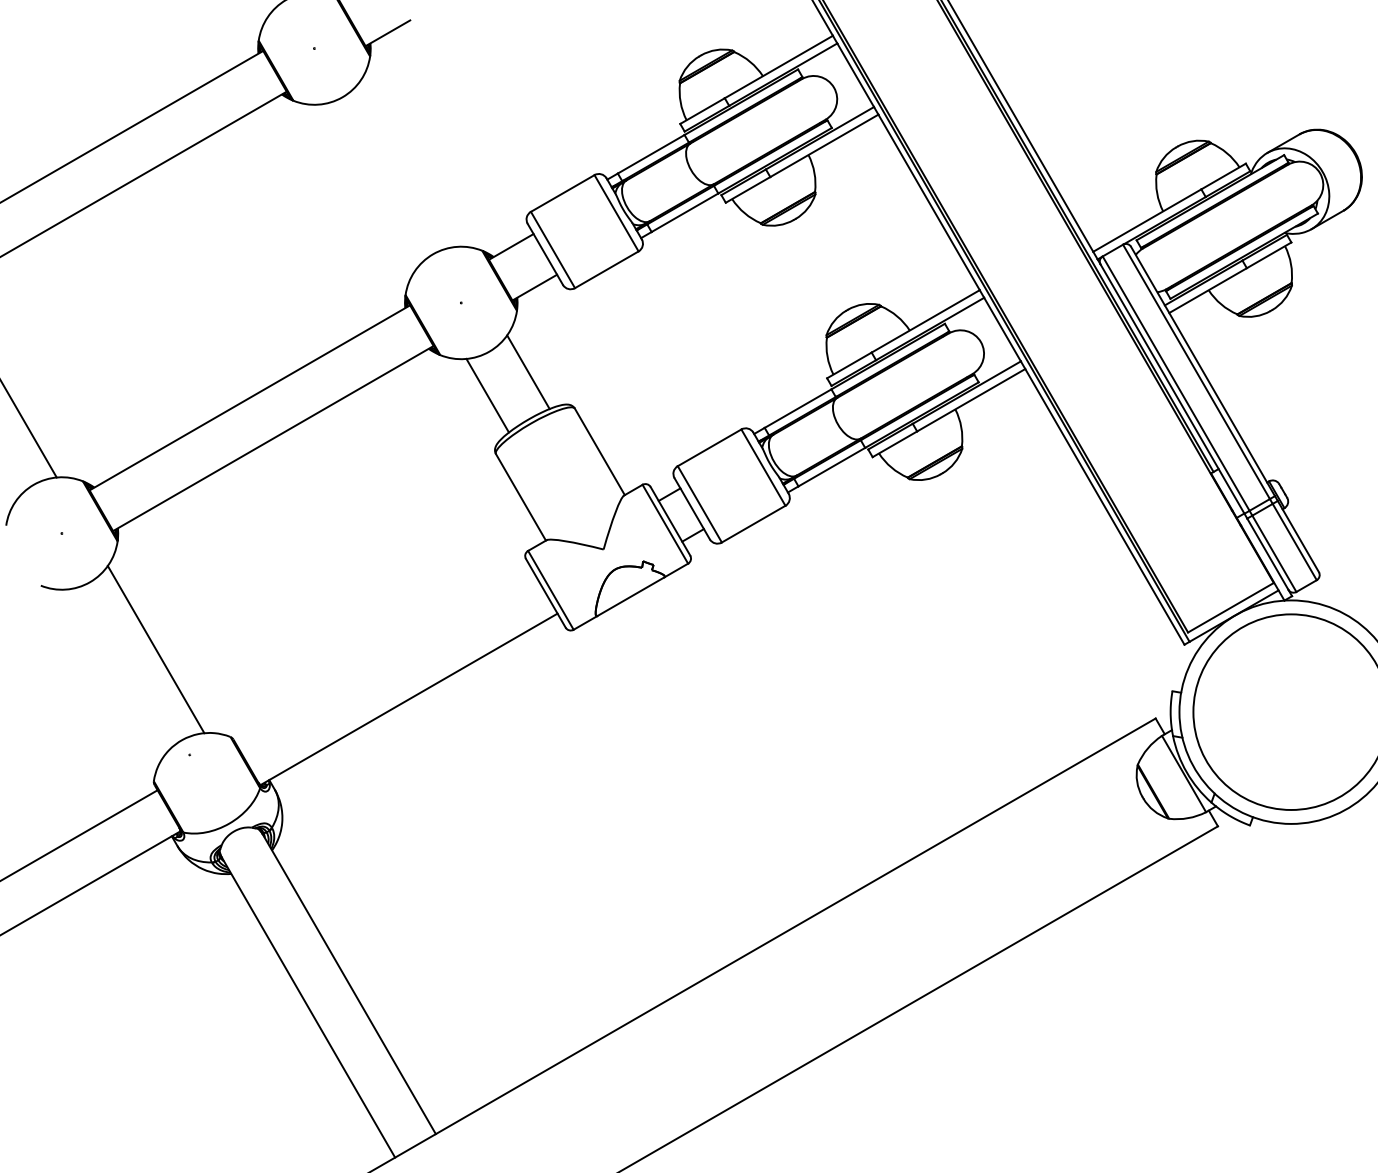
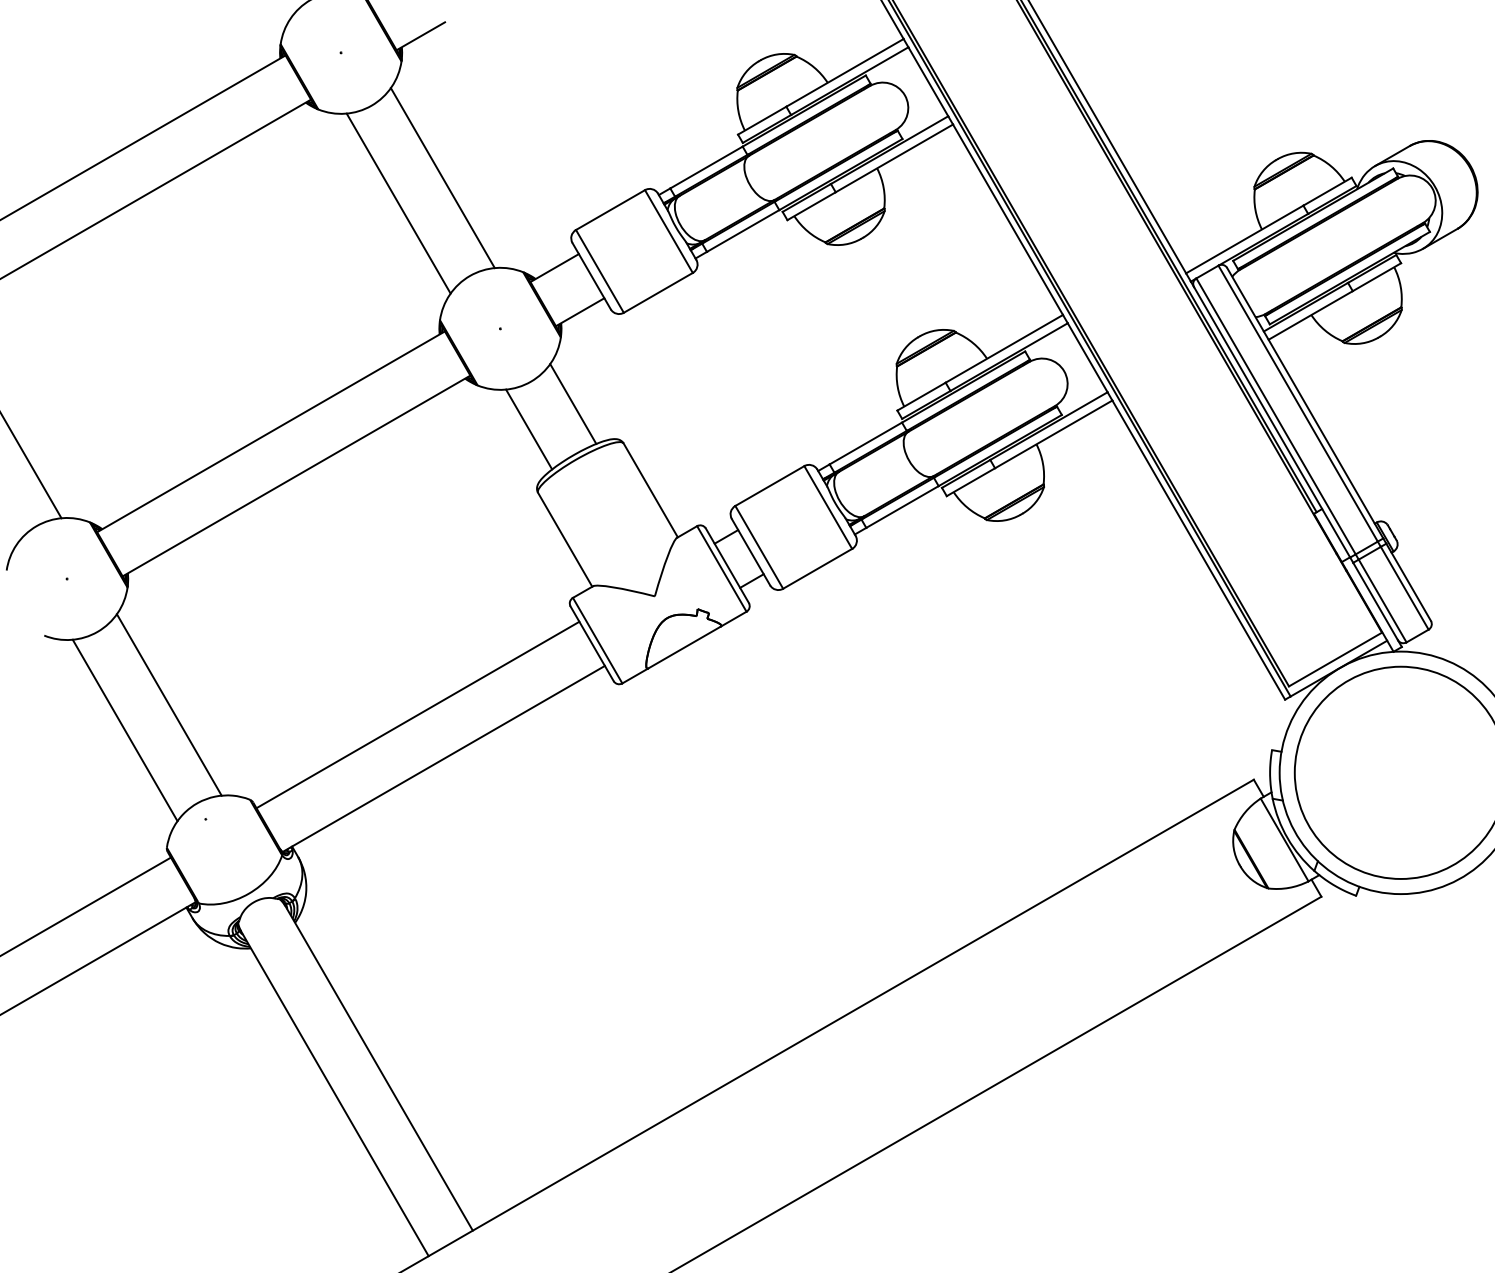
line: (408, 163) -> (443, 177), added
line: (367, 187) -> (398, 203), added
line: (385, 658) -> (418, 714), added
line: (115, 672) -> (125, 729), added

